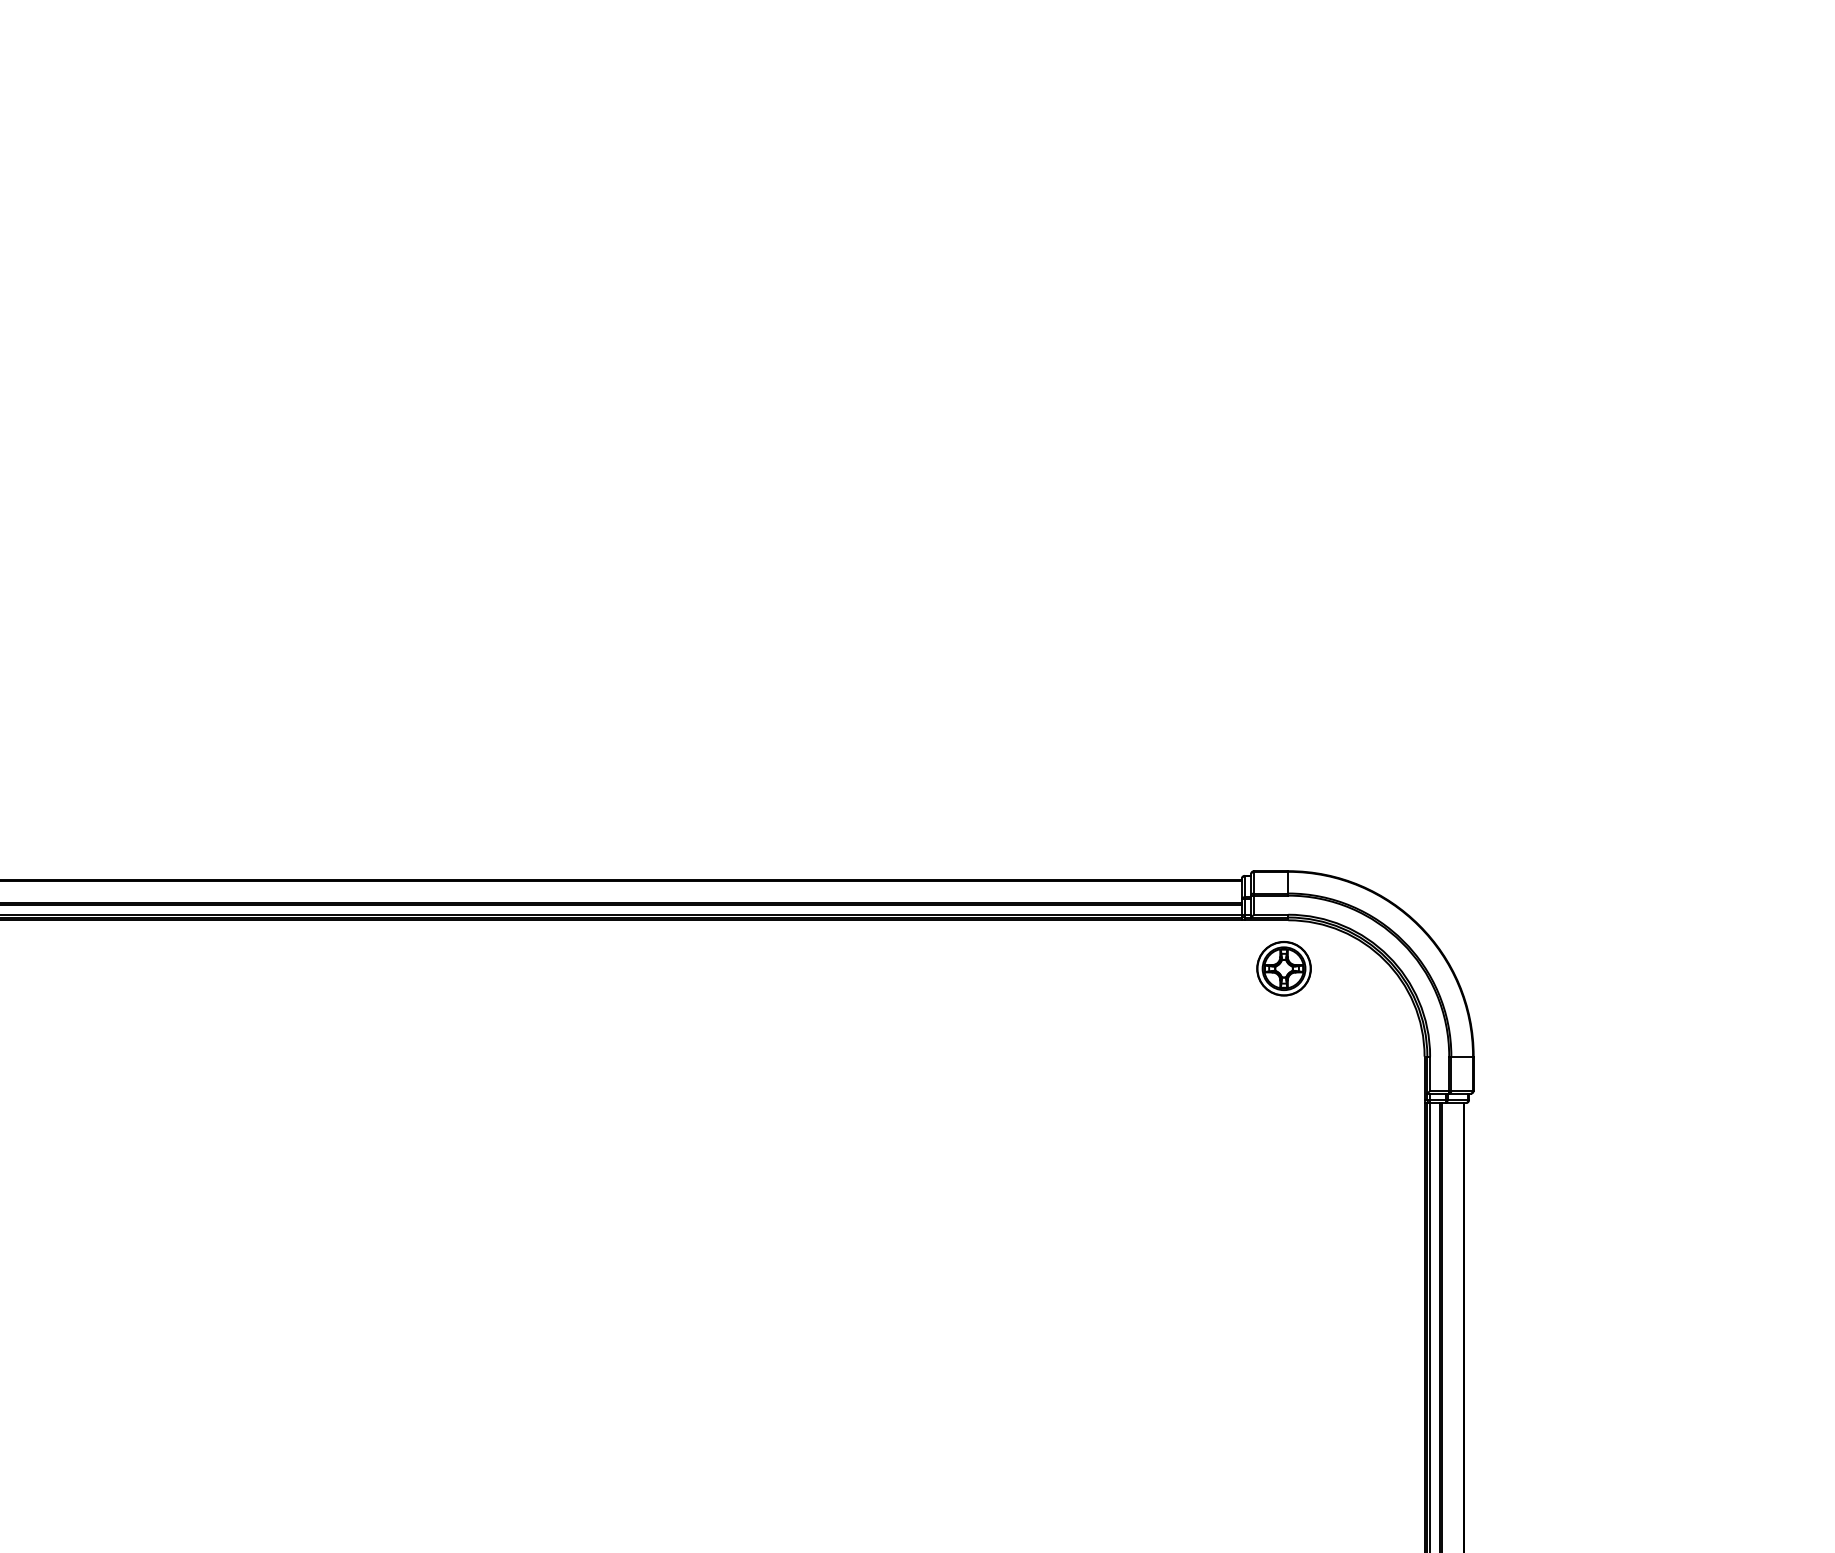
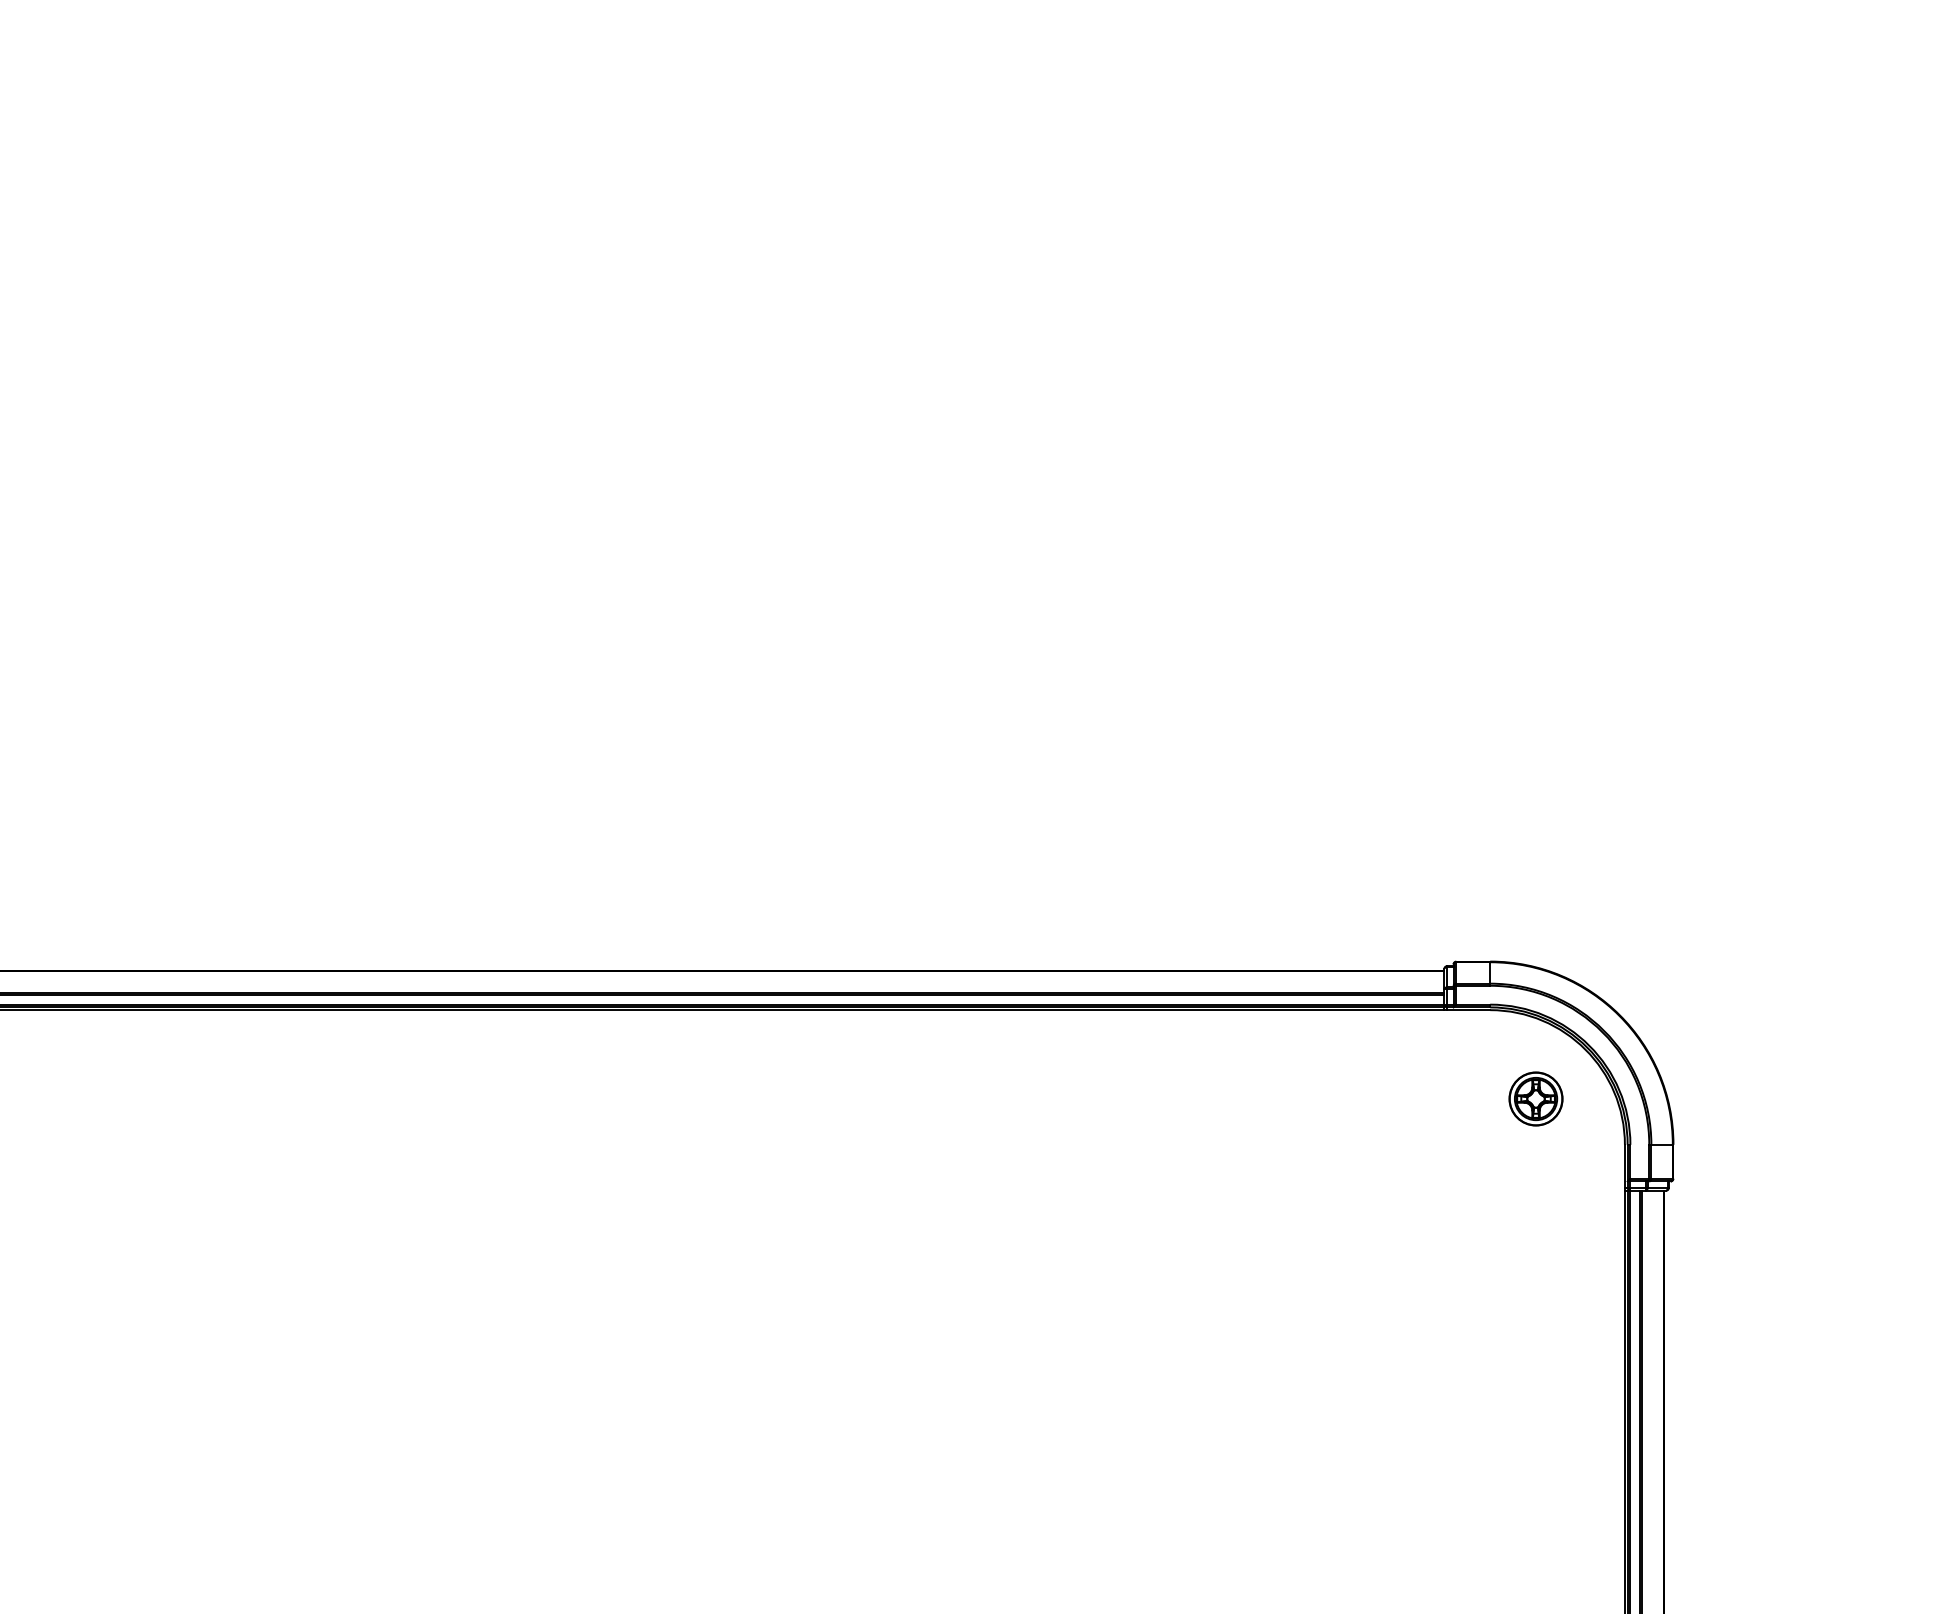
part: (1283, 968) -> (1535, 1098), moved

